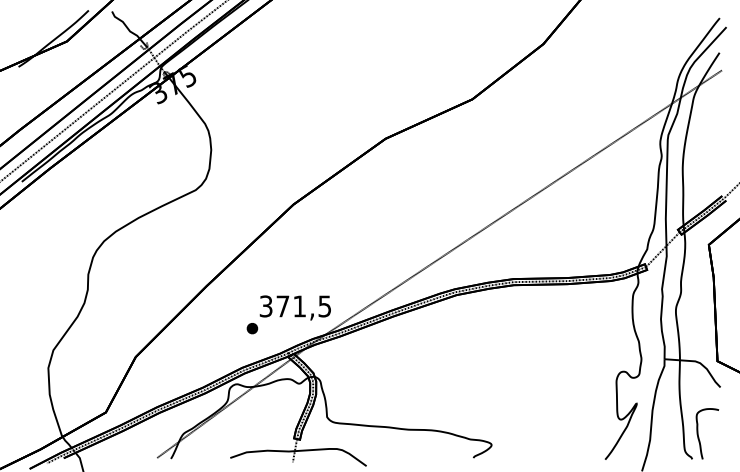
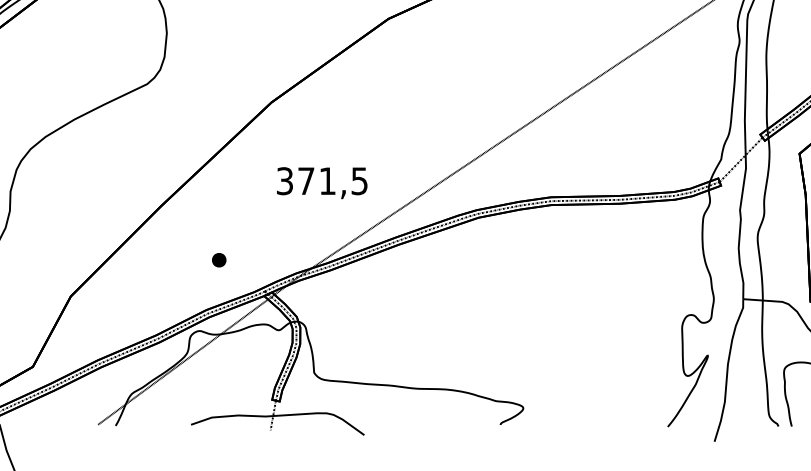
text: (294, 307) -> (321, 182), moved

